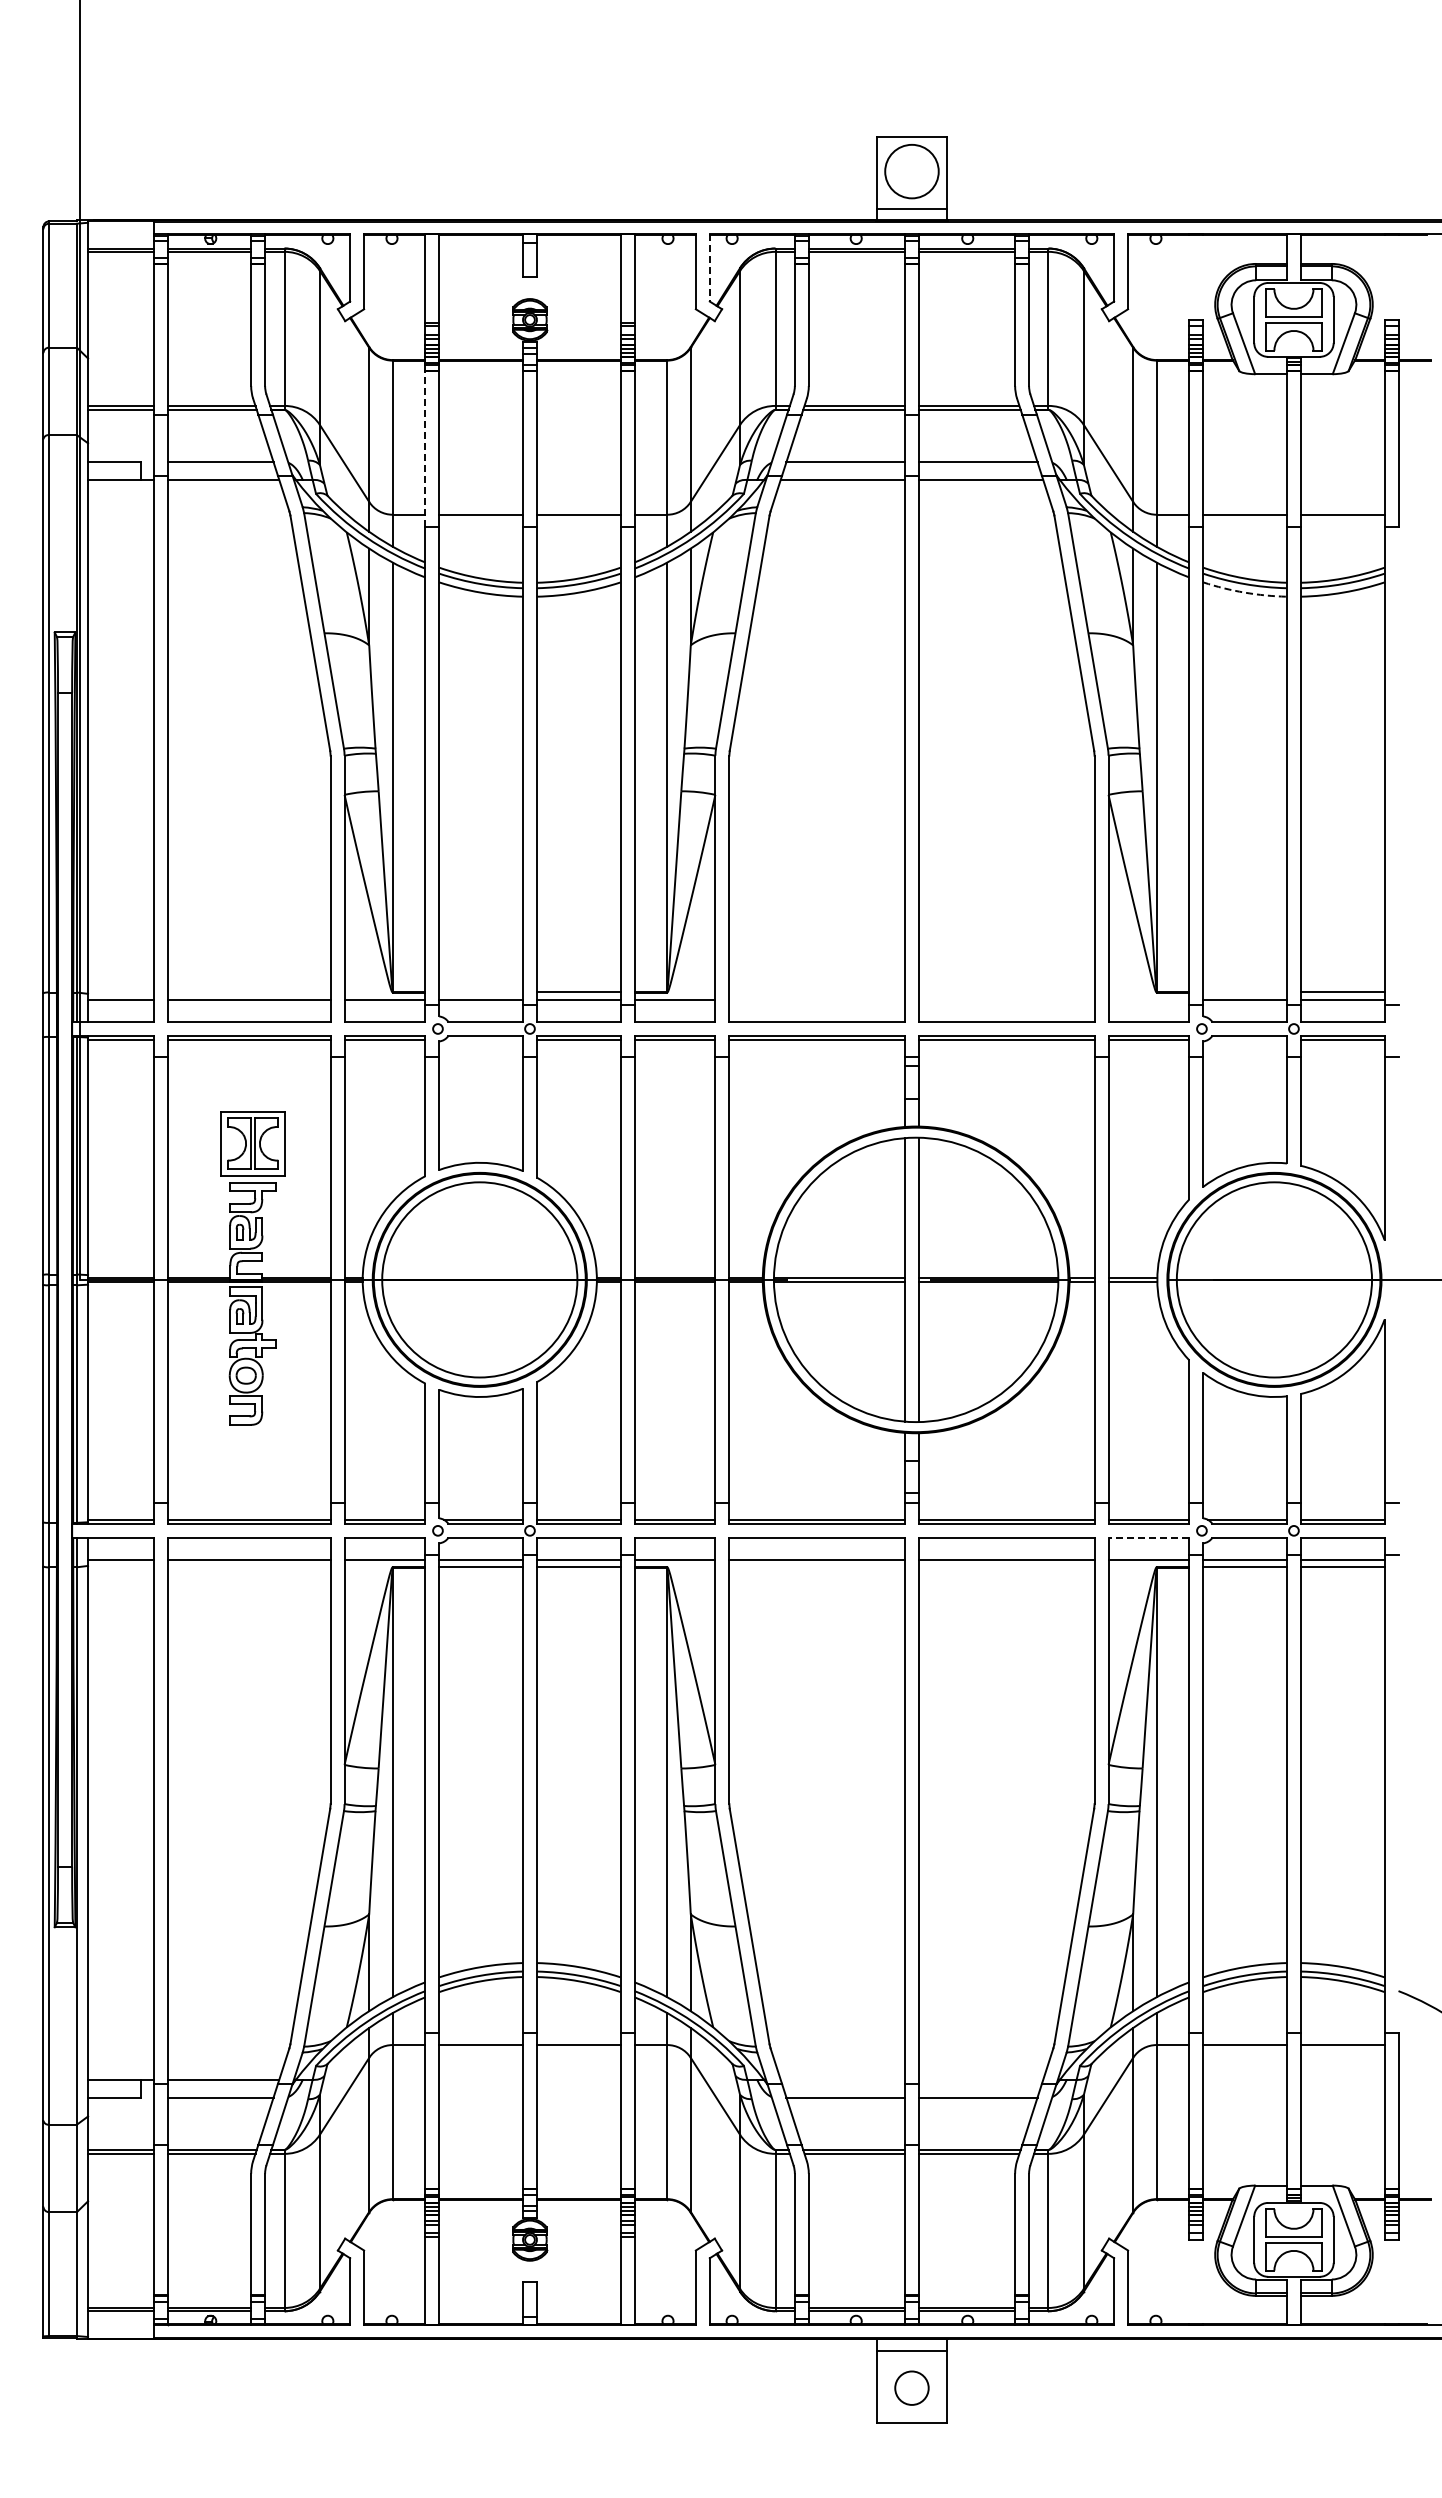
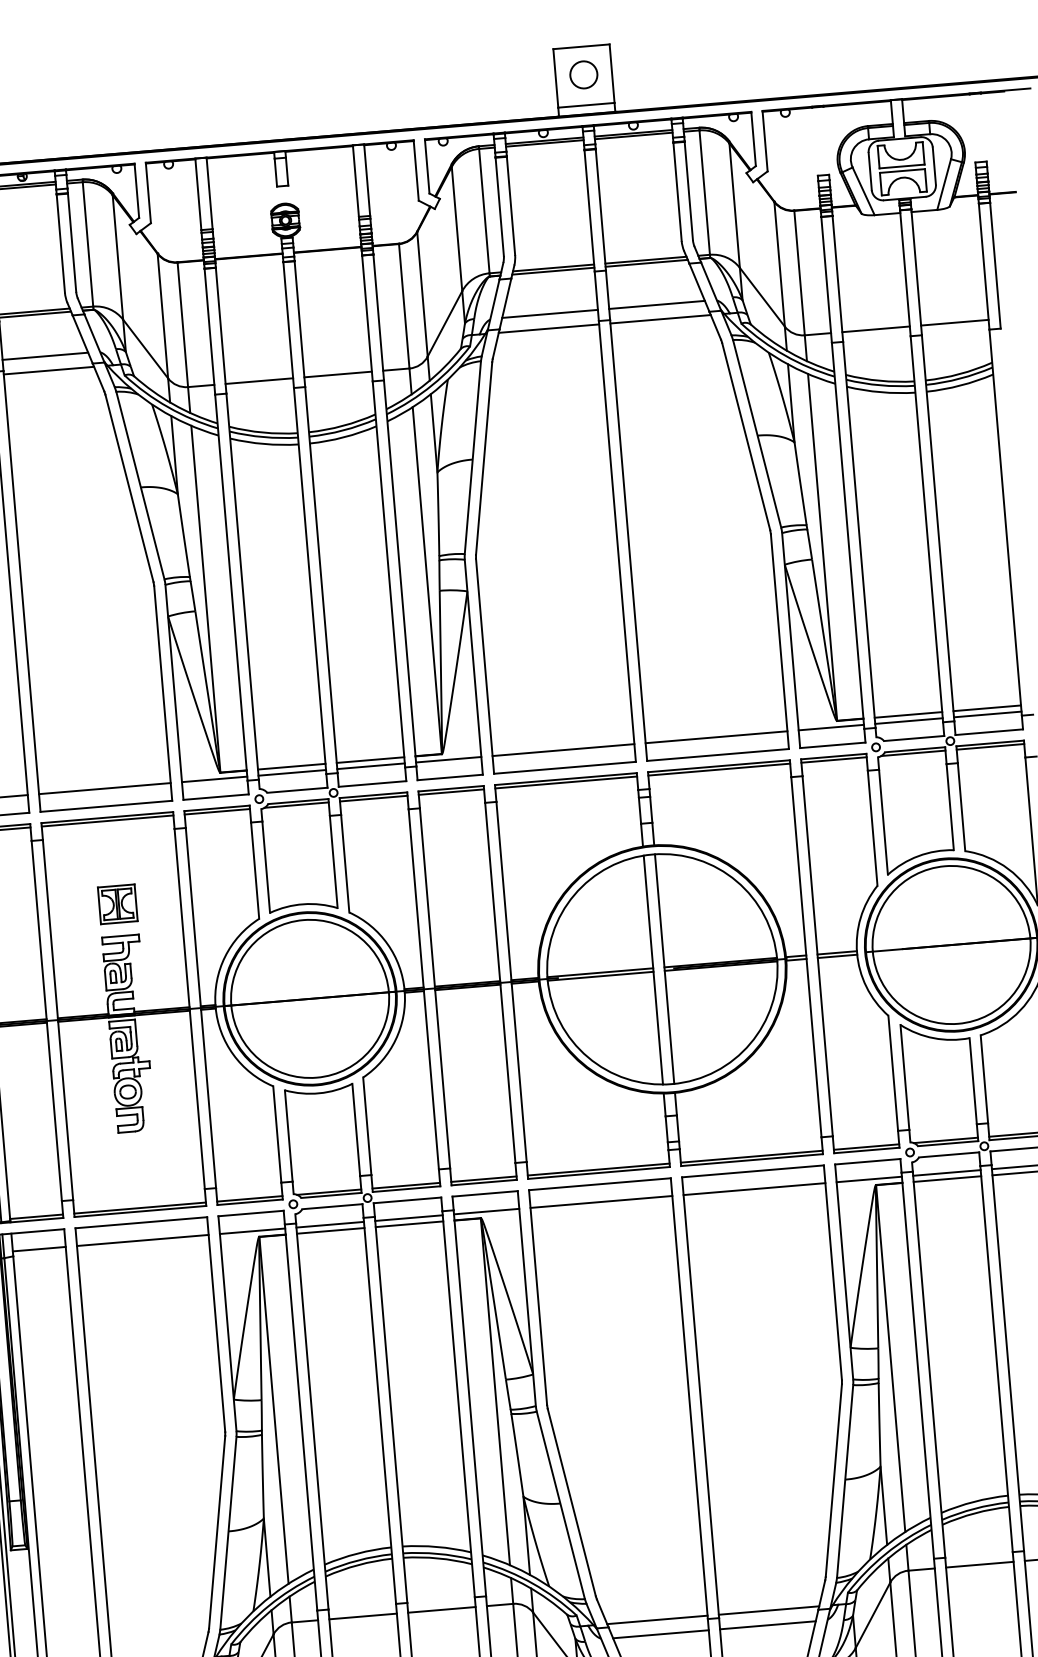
circle: (911, 171) -> (583, 74), size x0.62
line: (709, 267) -> (426, 166), dashed -> solid
line: (425, 448) -> (209, 331), dashed -> solid
arc: (1244, 592) -> (880, 392), dashed -> solid
line: (481, 992) -> (292, 766), added
line: (1244, 992) -> (907, 715), added
line: (817, 1000) -> (563, 750), added
line: (1006, 1000) -> (716, 737), added
line: (1148, 1000) -> (830, 728), added
line: (483, 1040) -> (296, 805), added
line: (1246, 1040) -> (912, 753), added
part: (252, 1143) -> (117, 904), size x0.71
line: (1148, 1537) -> (867, 1161), dashed -> solid
line: (842, 2079) -> (657, 1619), added
line: (980, 2079) -> (768, 1610), added

